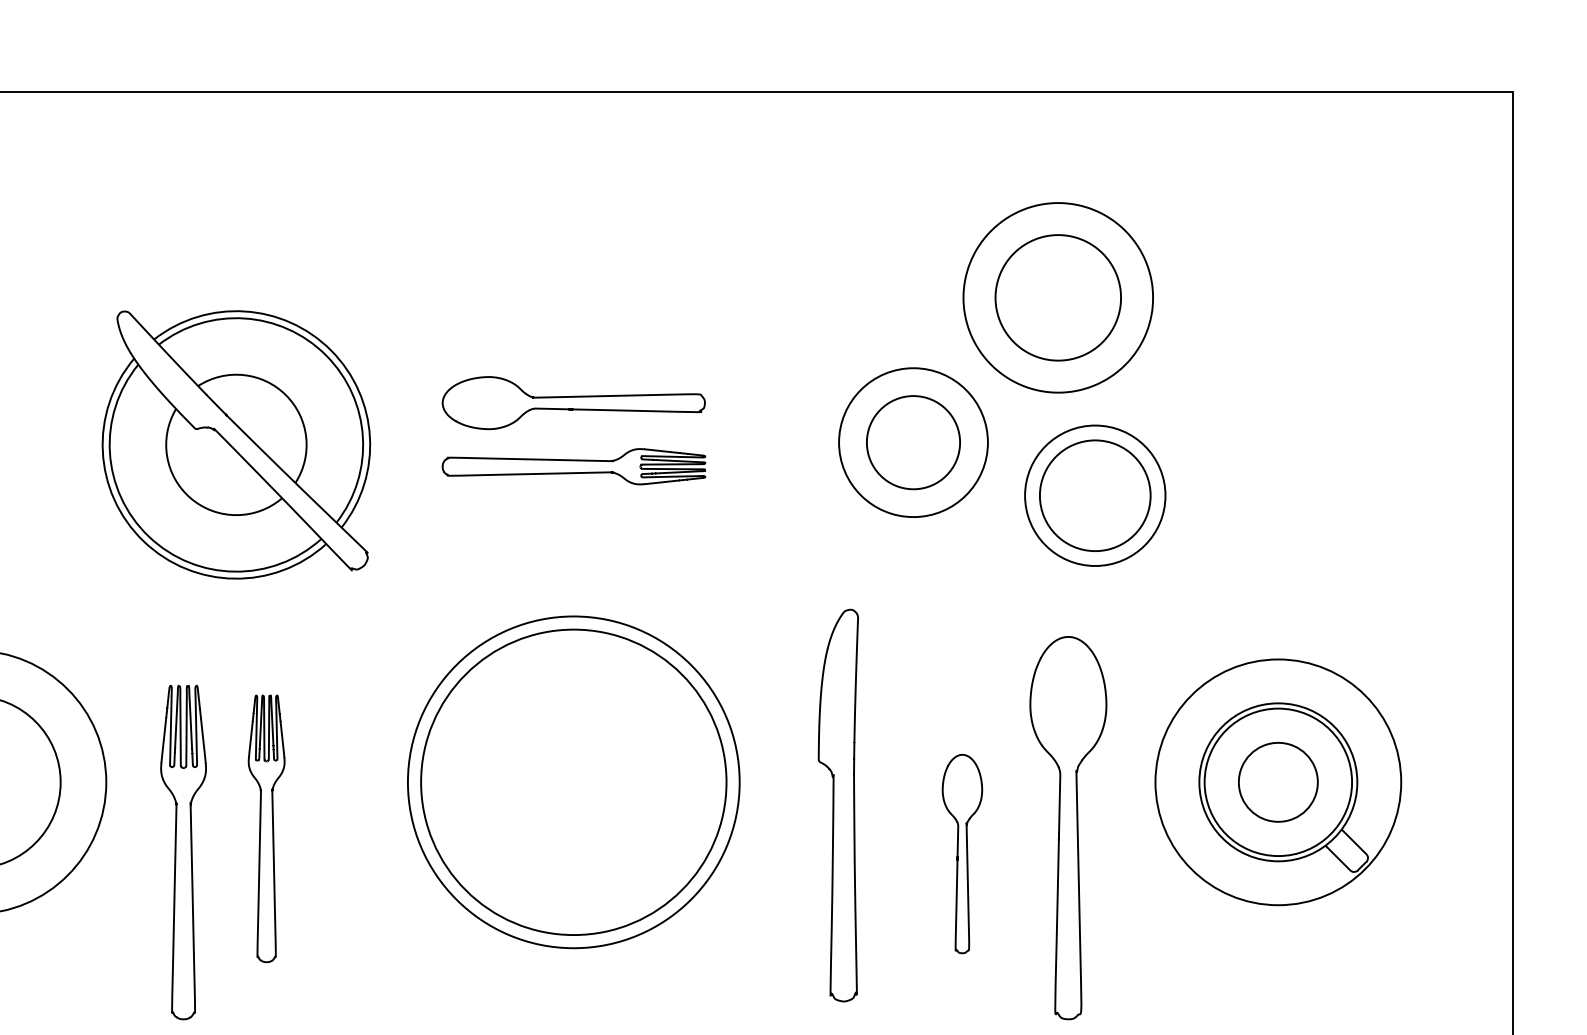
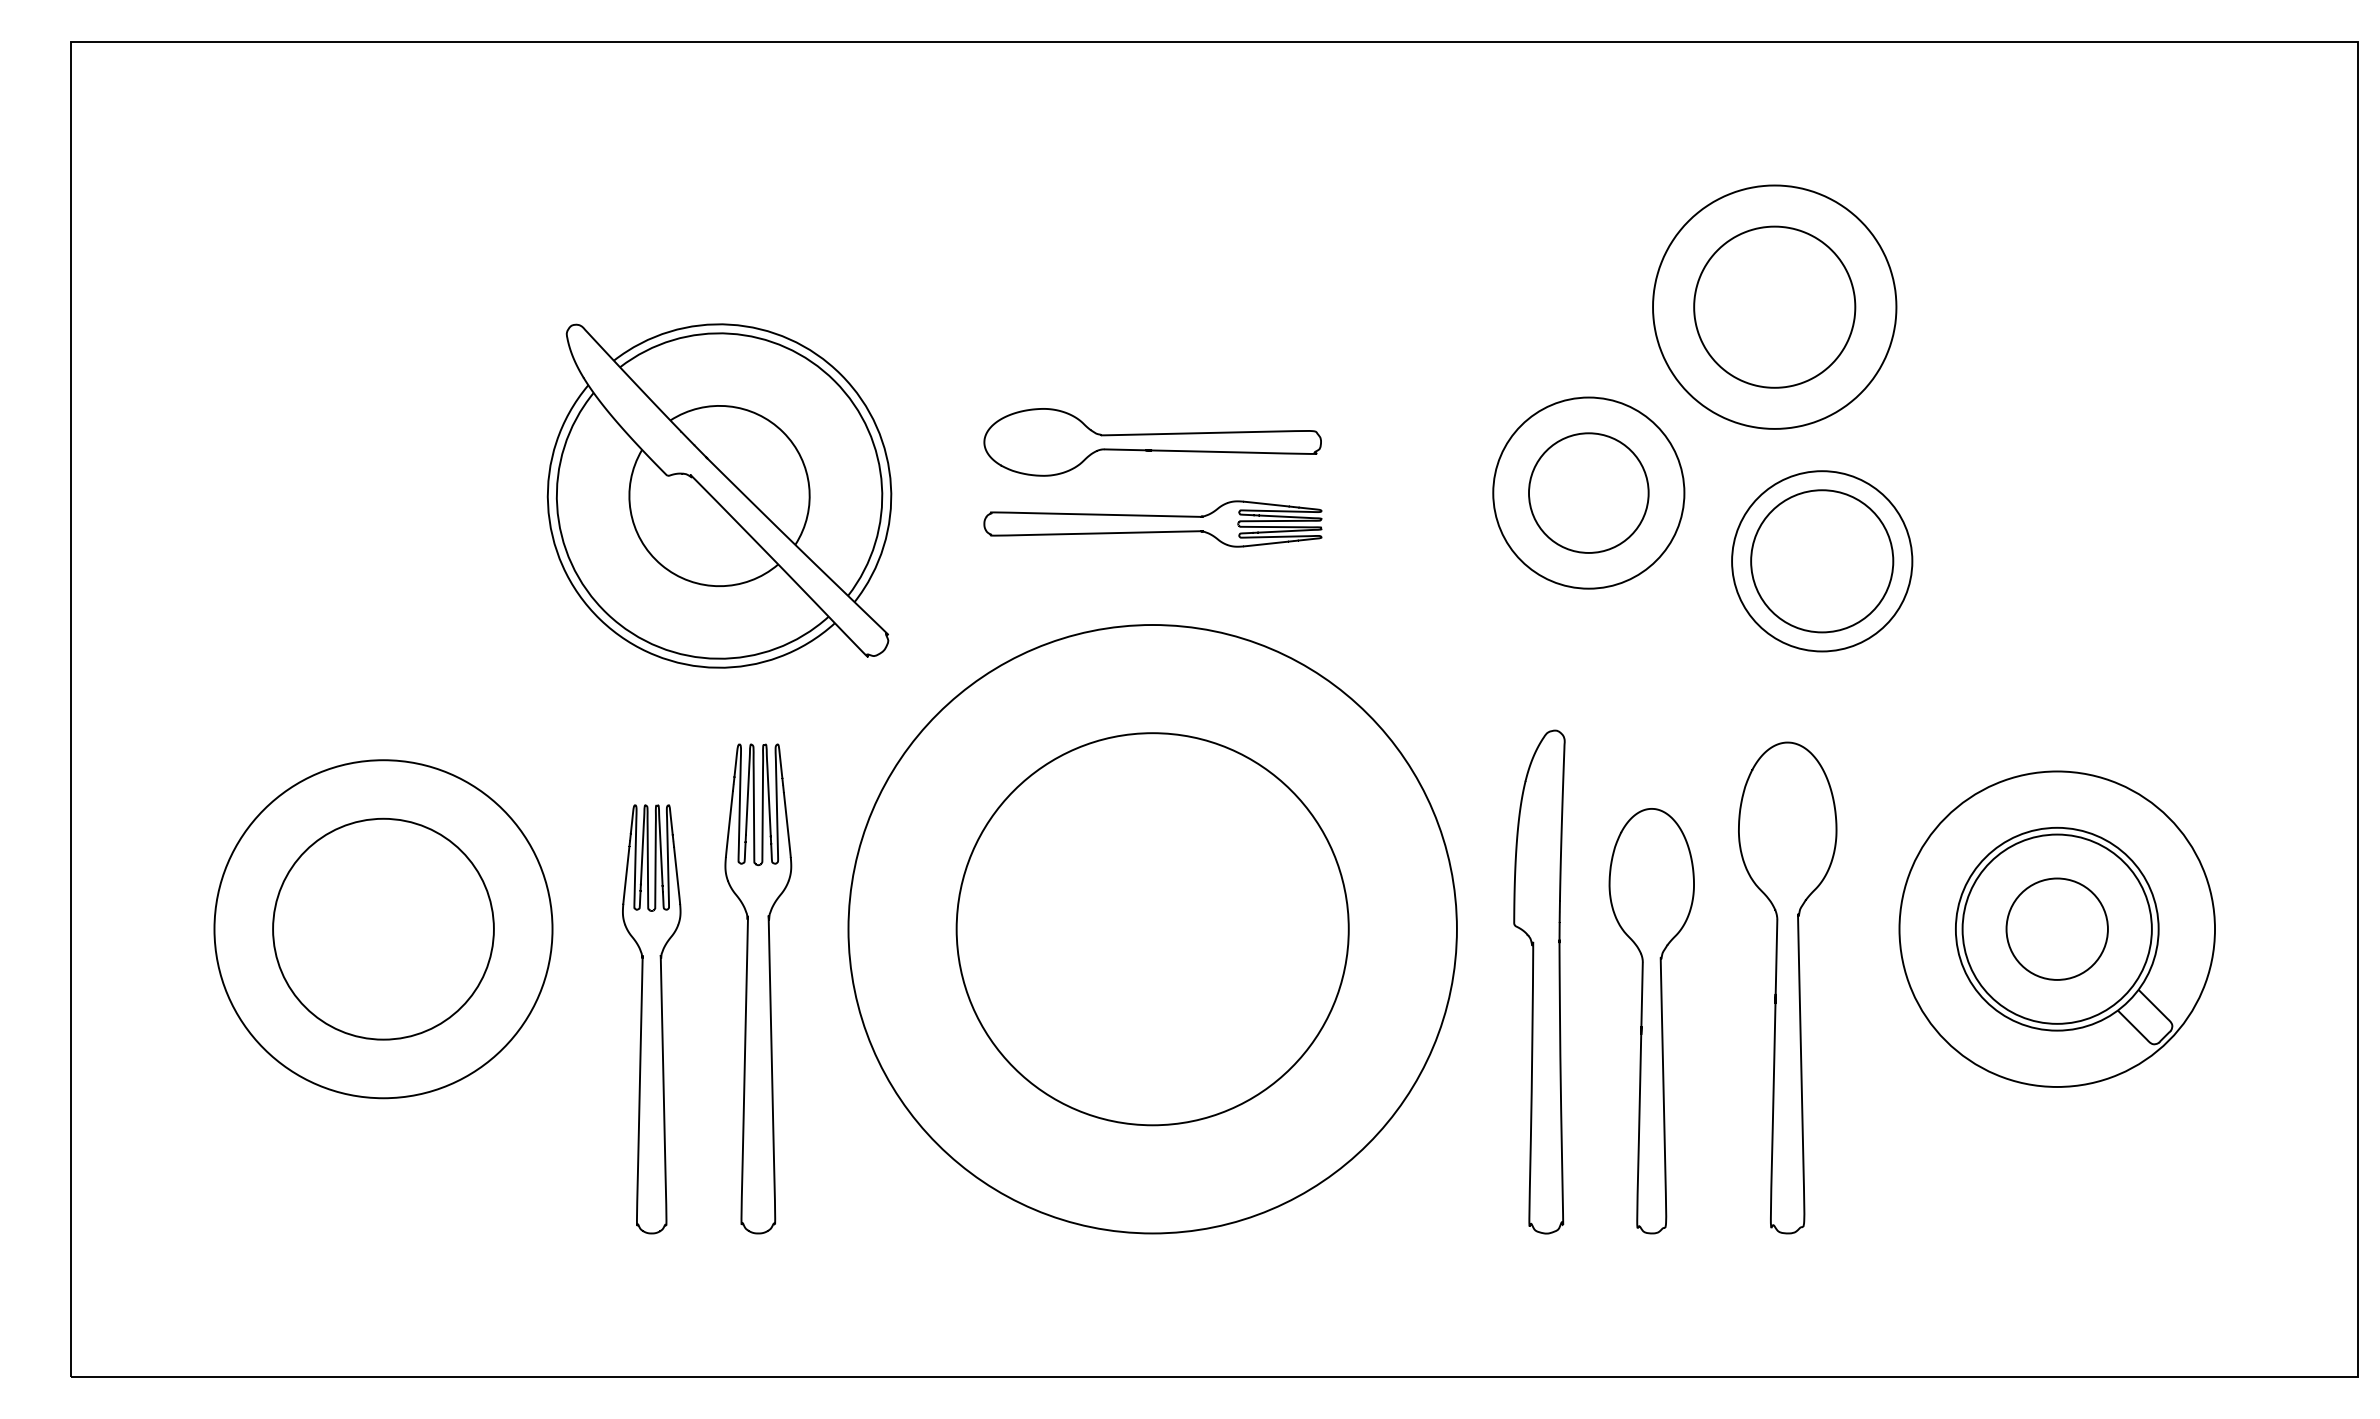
circle: (573, 782) -> (1152, 929), size x1.43
part: (838, 805) -> (1539, 981), moved
part: (266, 828) -> (758, 988), size x1.43
part: (962, 854) -> (1651, 1021), size x1.67

